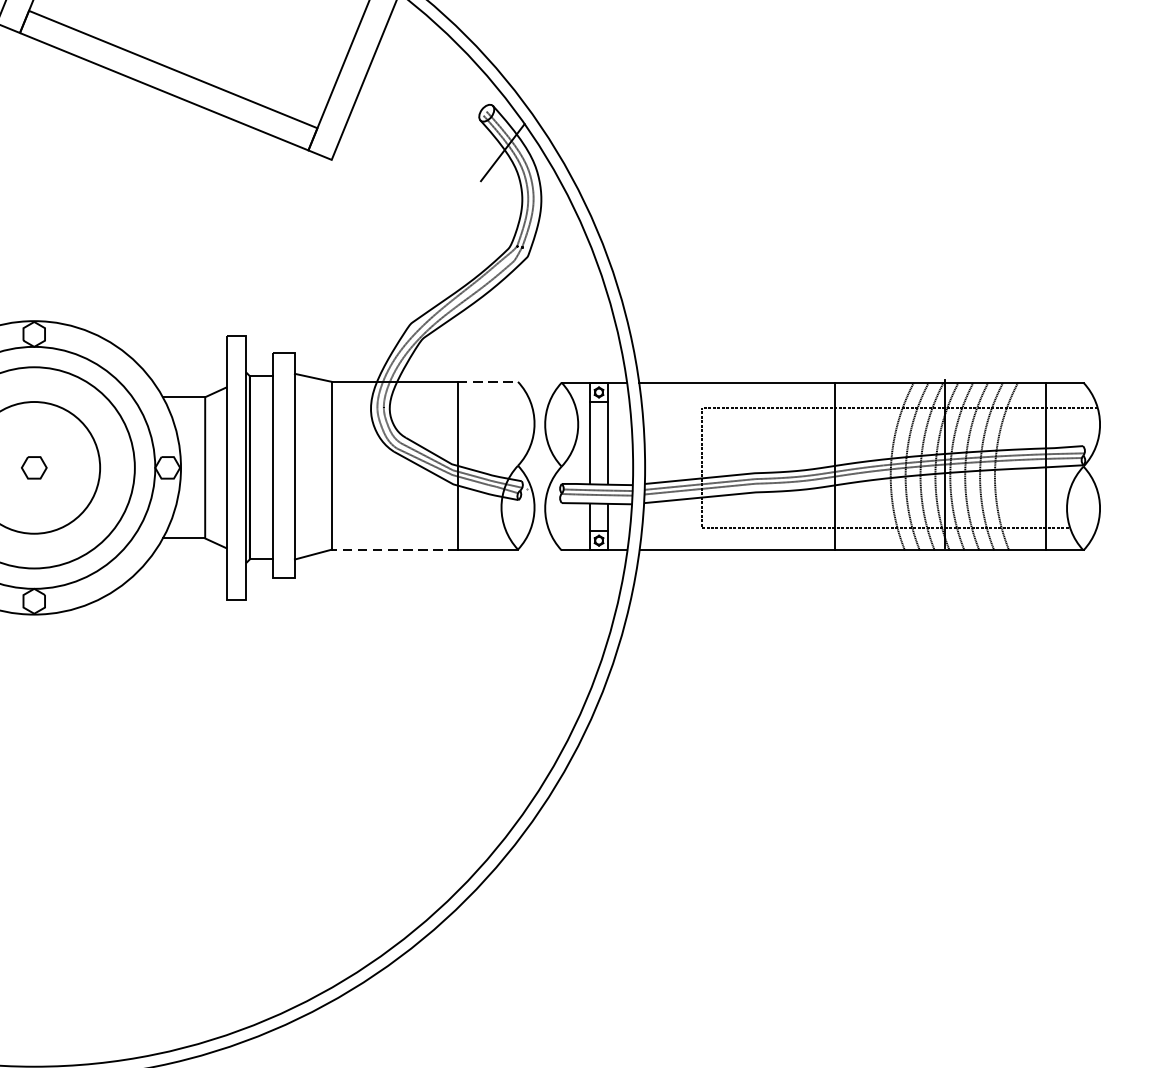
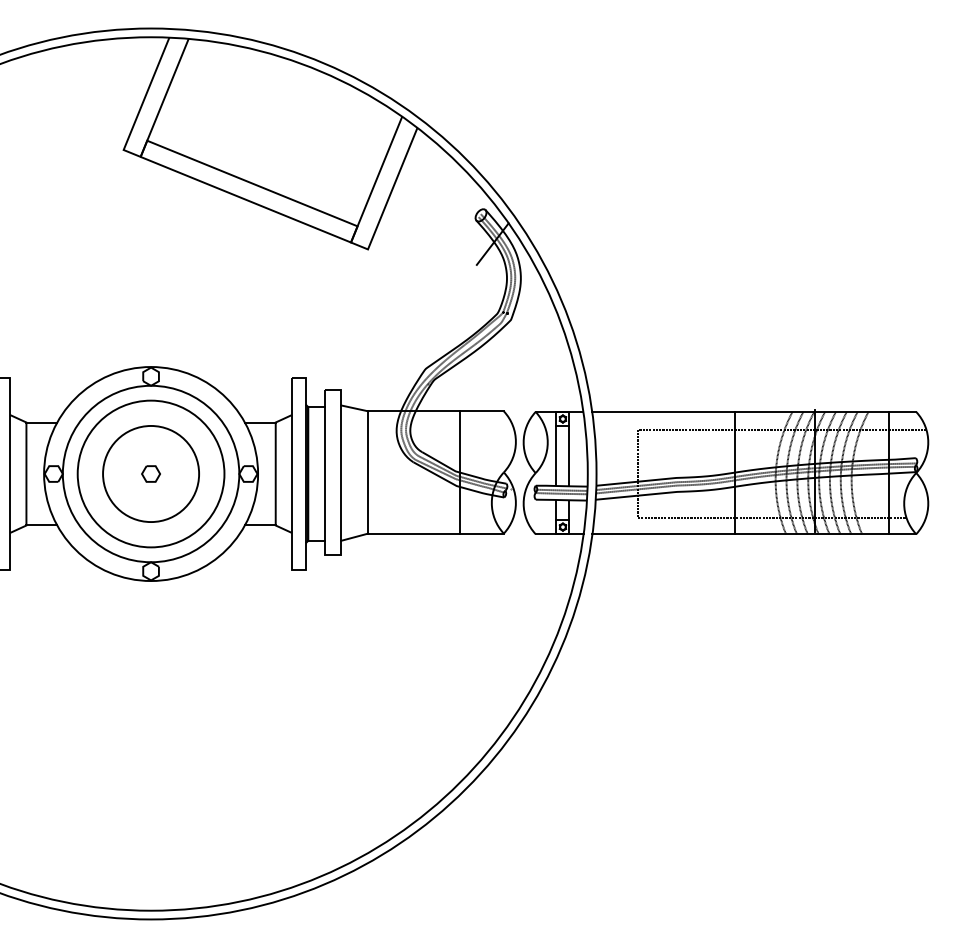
line: (487, 382) -> (481, 411), dashed -> solid
line: (395, 549) -> (414, 533), dashed -> solid

